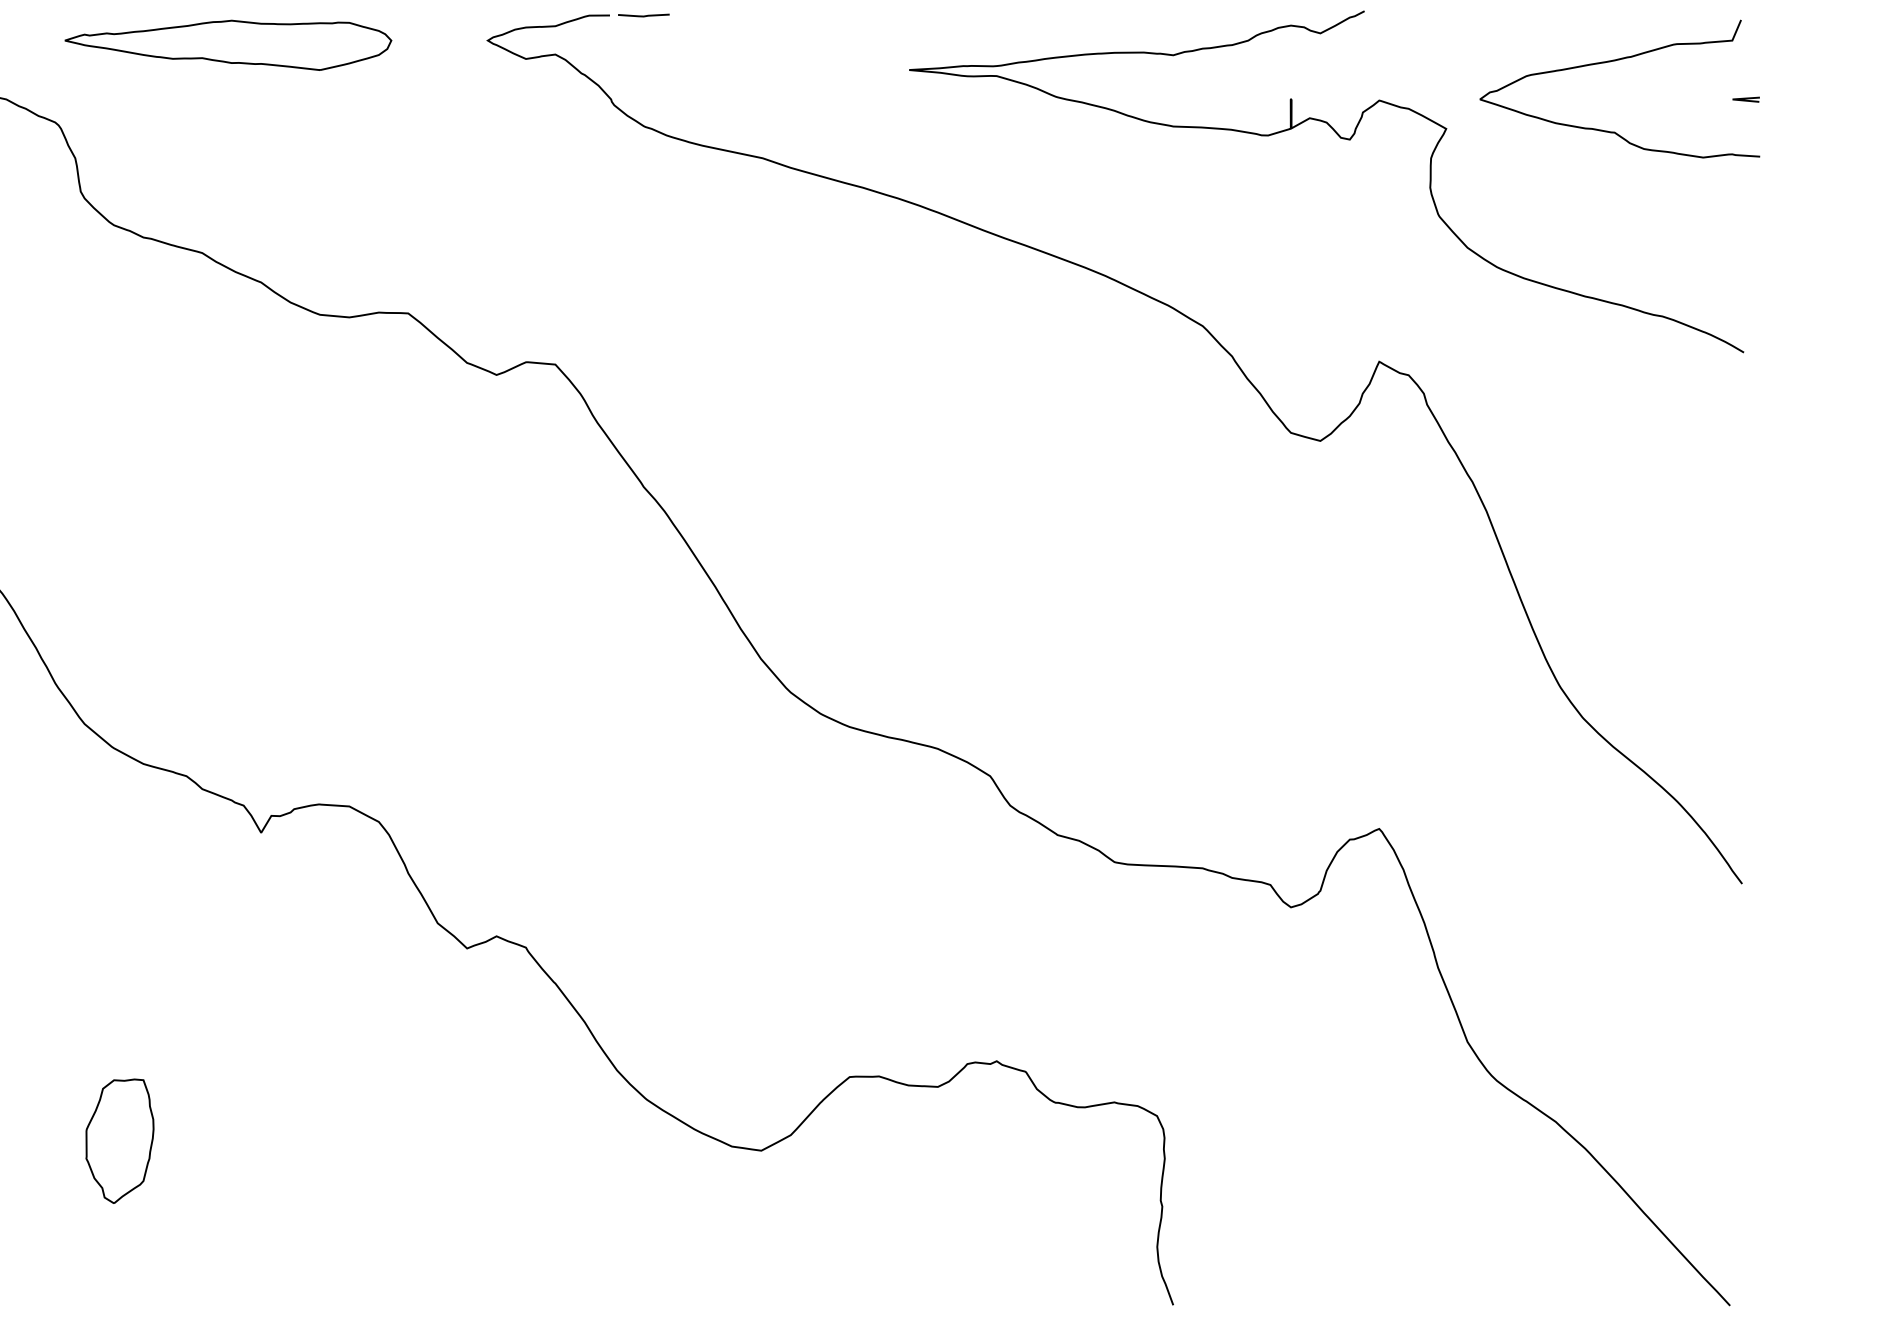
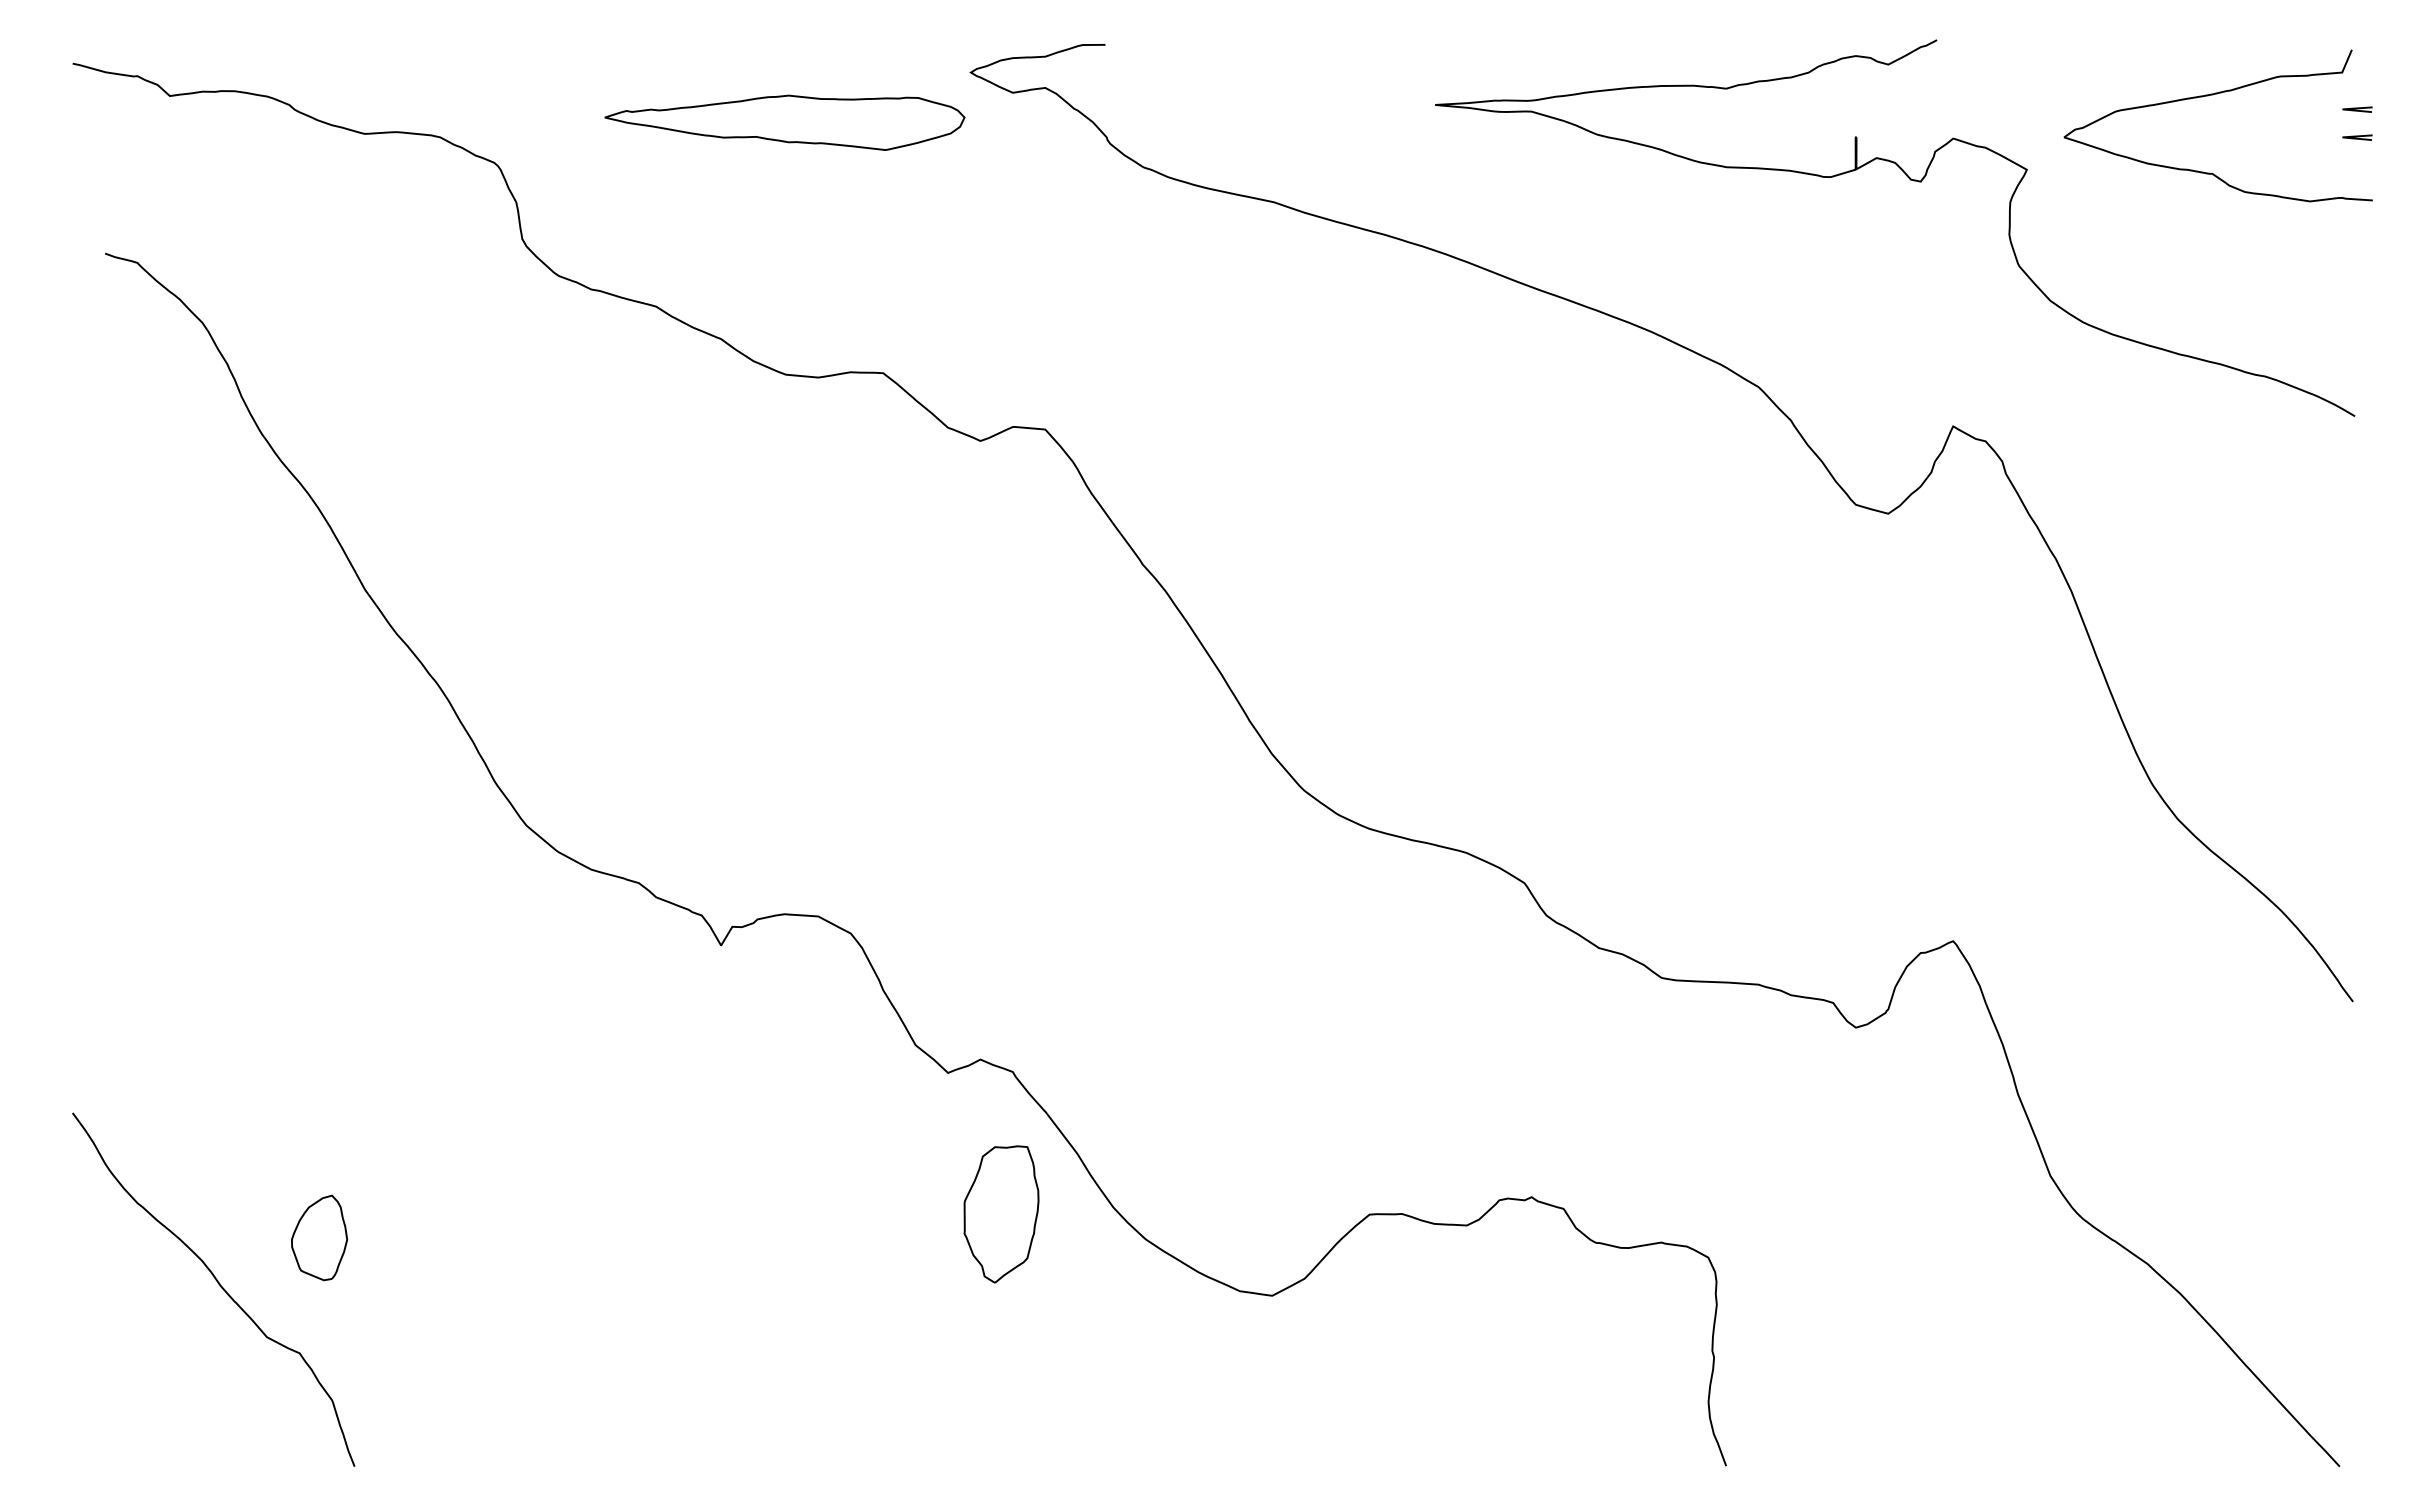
line: (644, 15) -> (1143, 44), removed
part: (227, 45) -> (784, 122), moved
line: (1746, 74) -> (2357, 109), added
part: (119, 1141) -> (1001, 1214), moved

